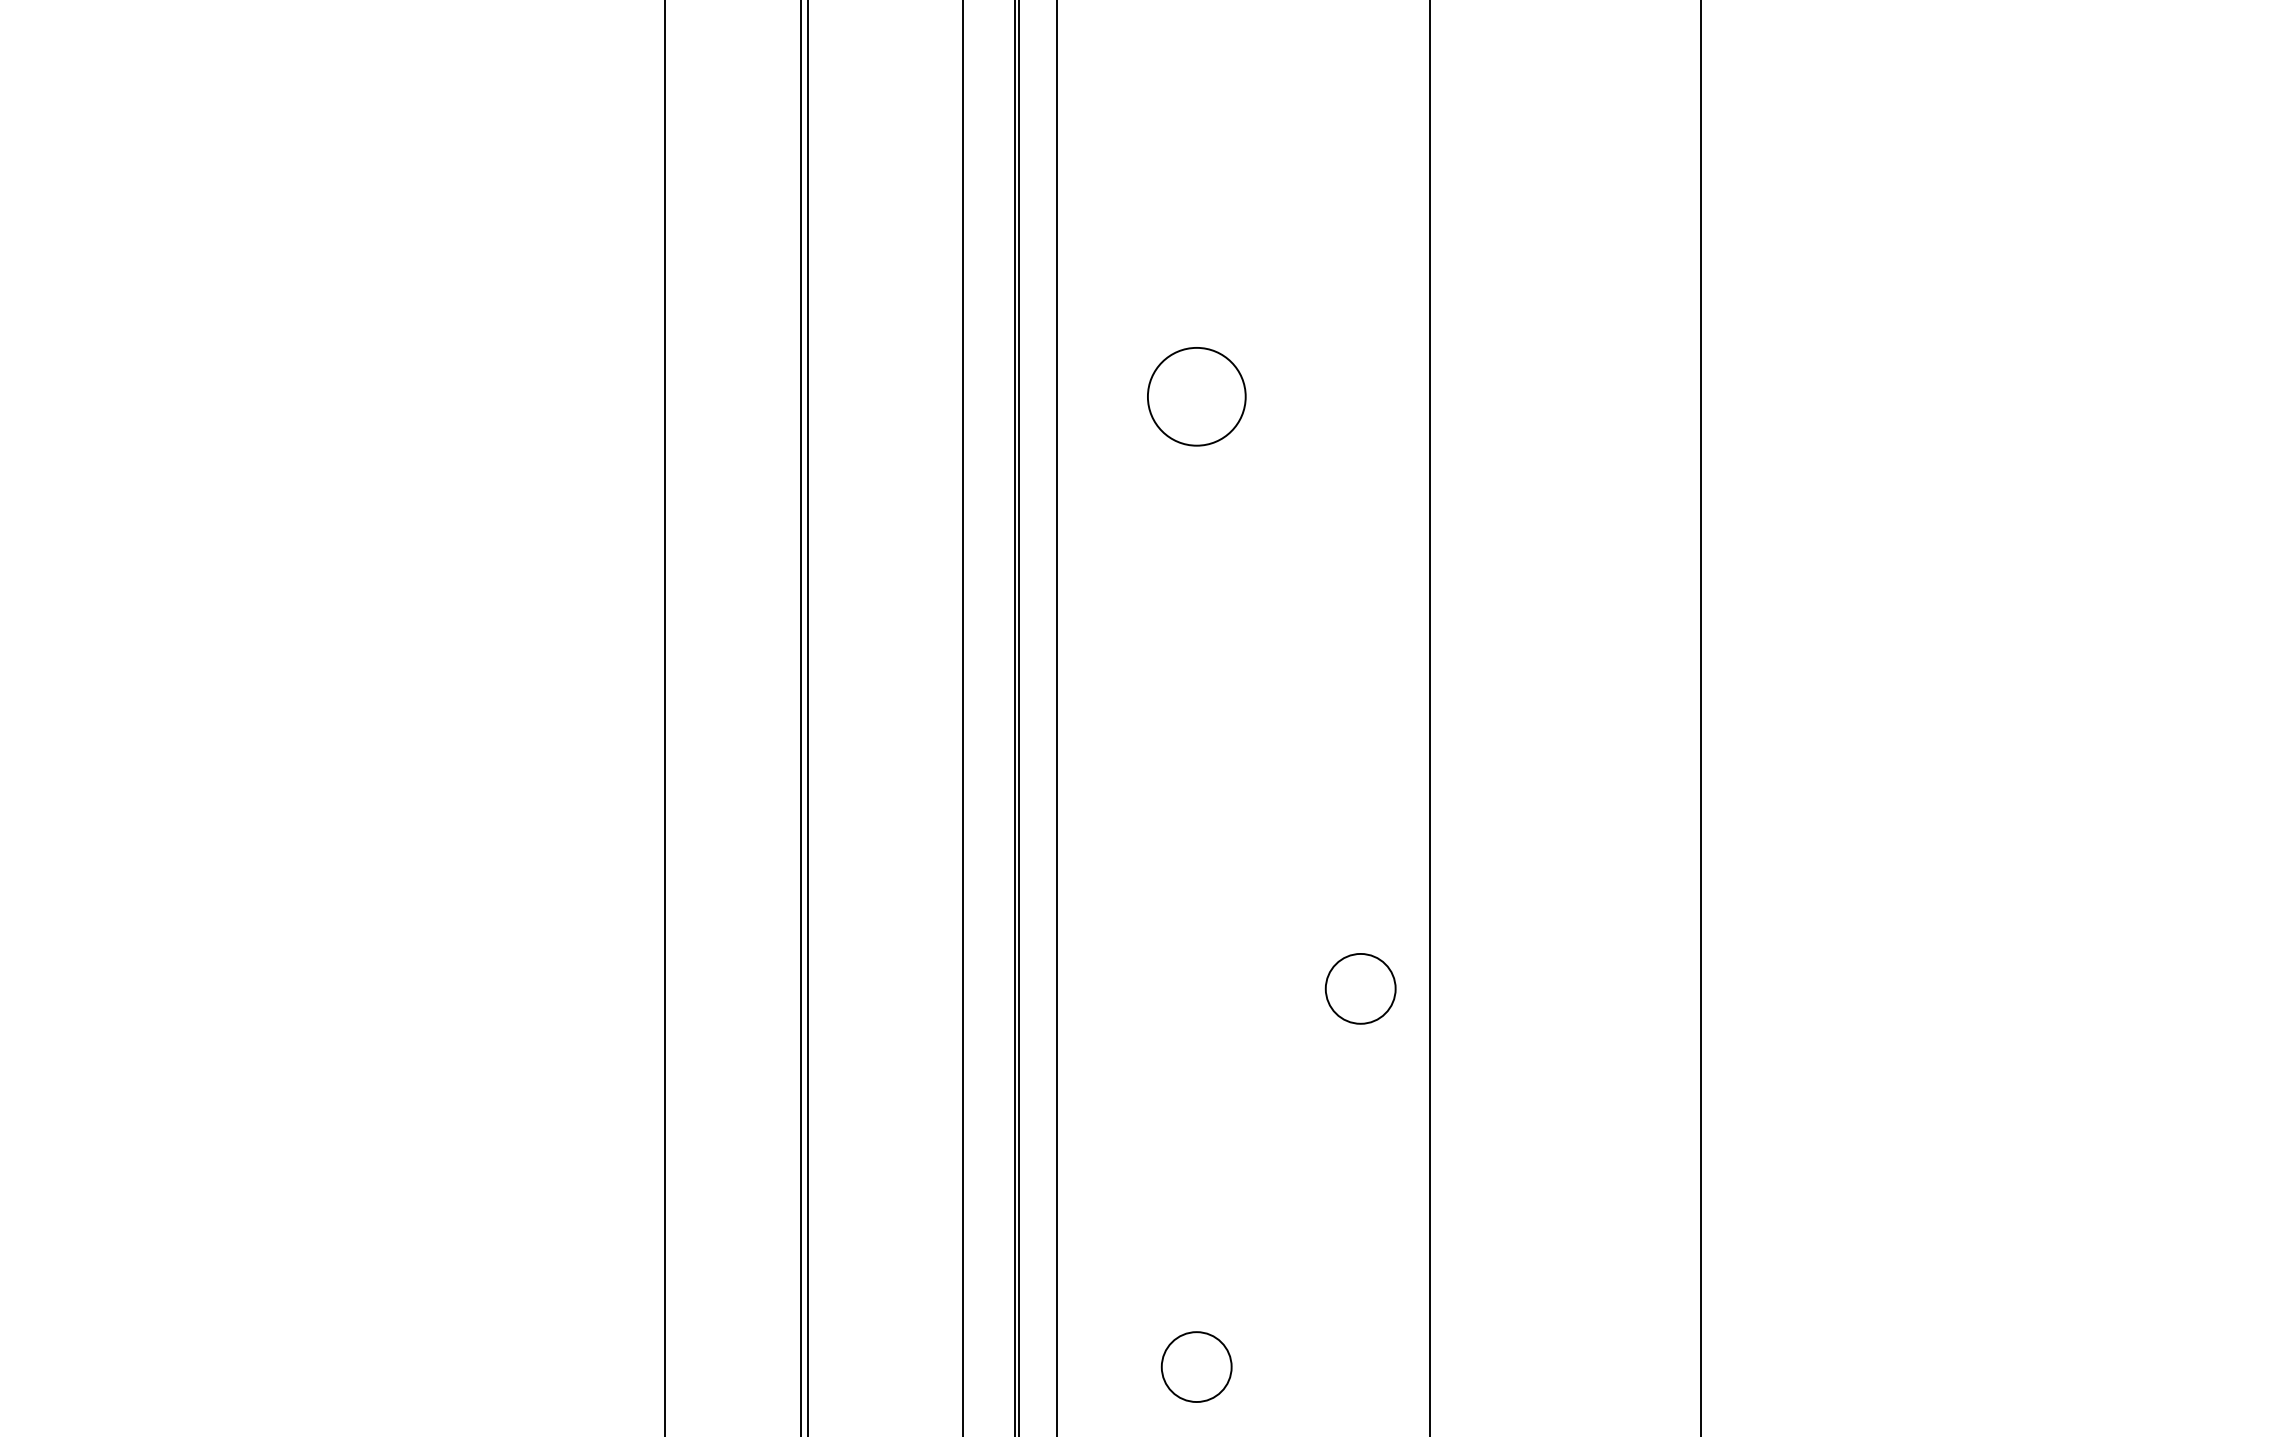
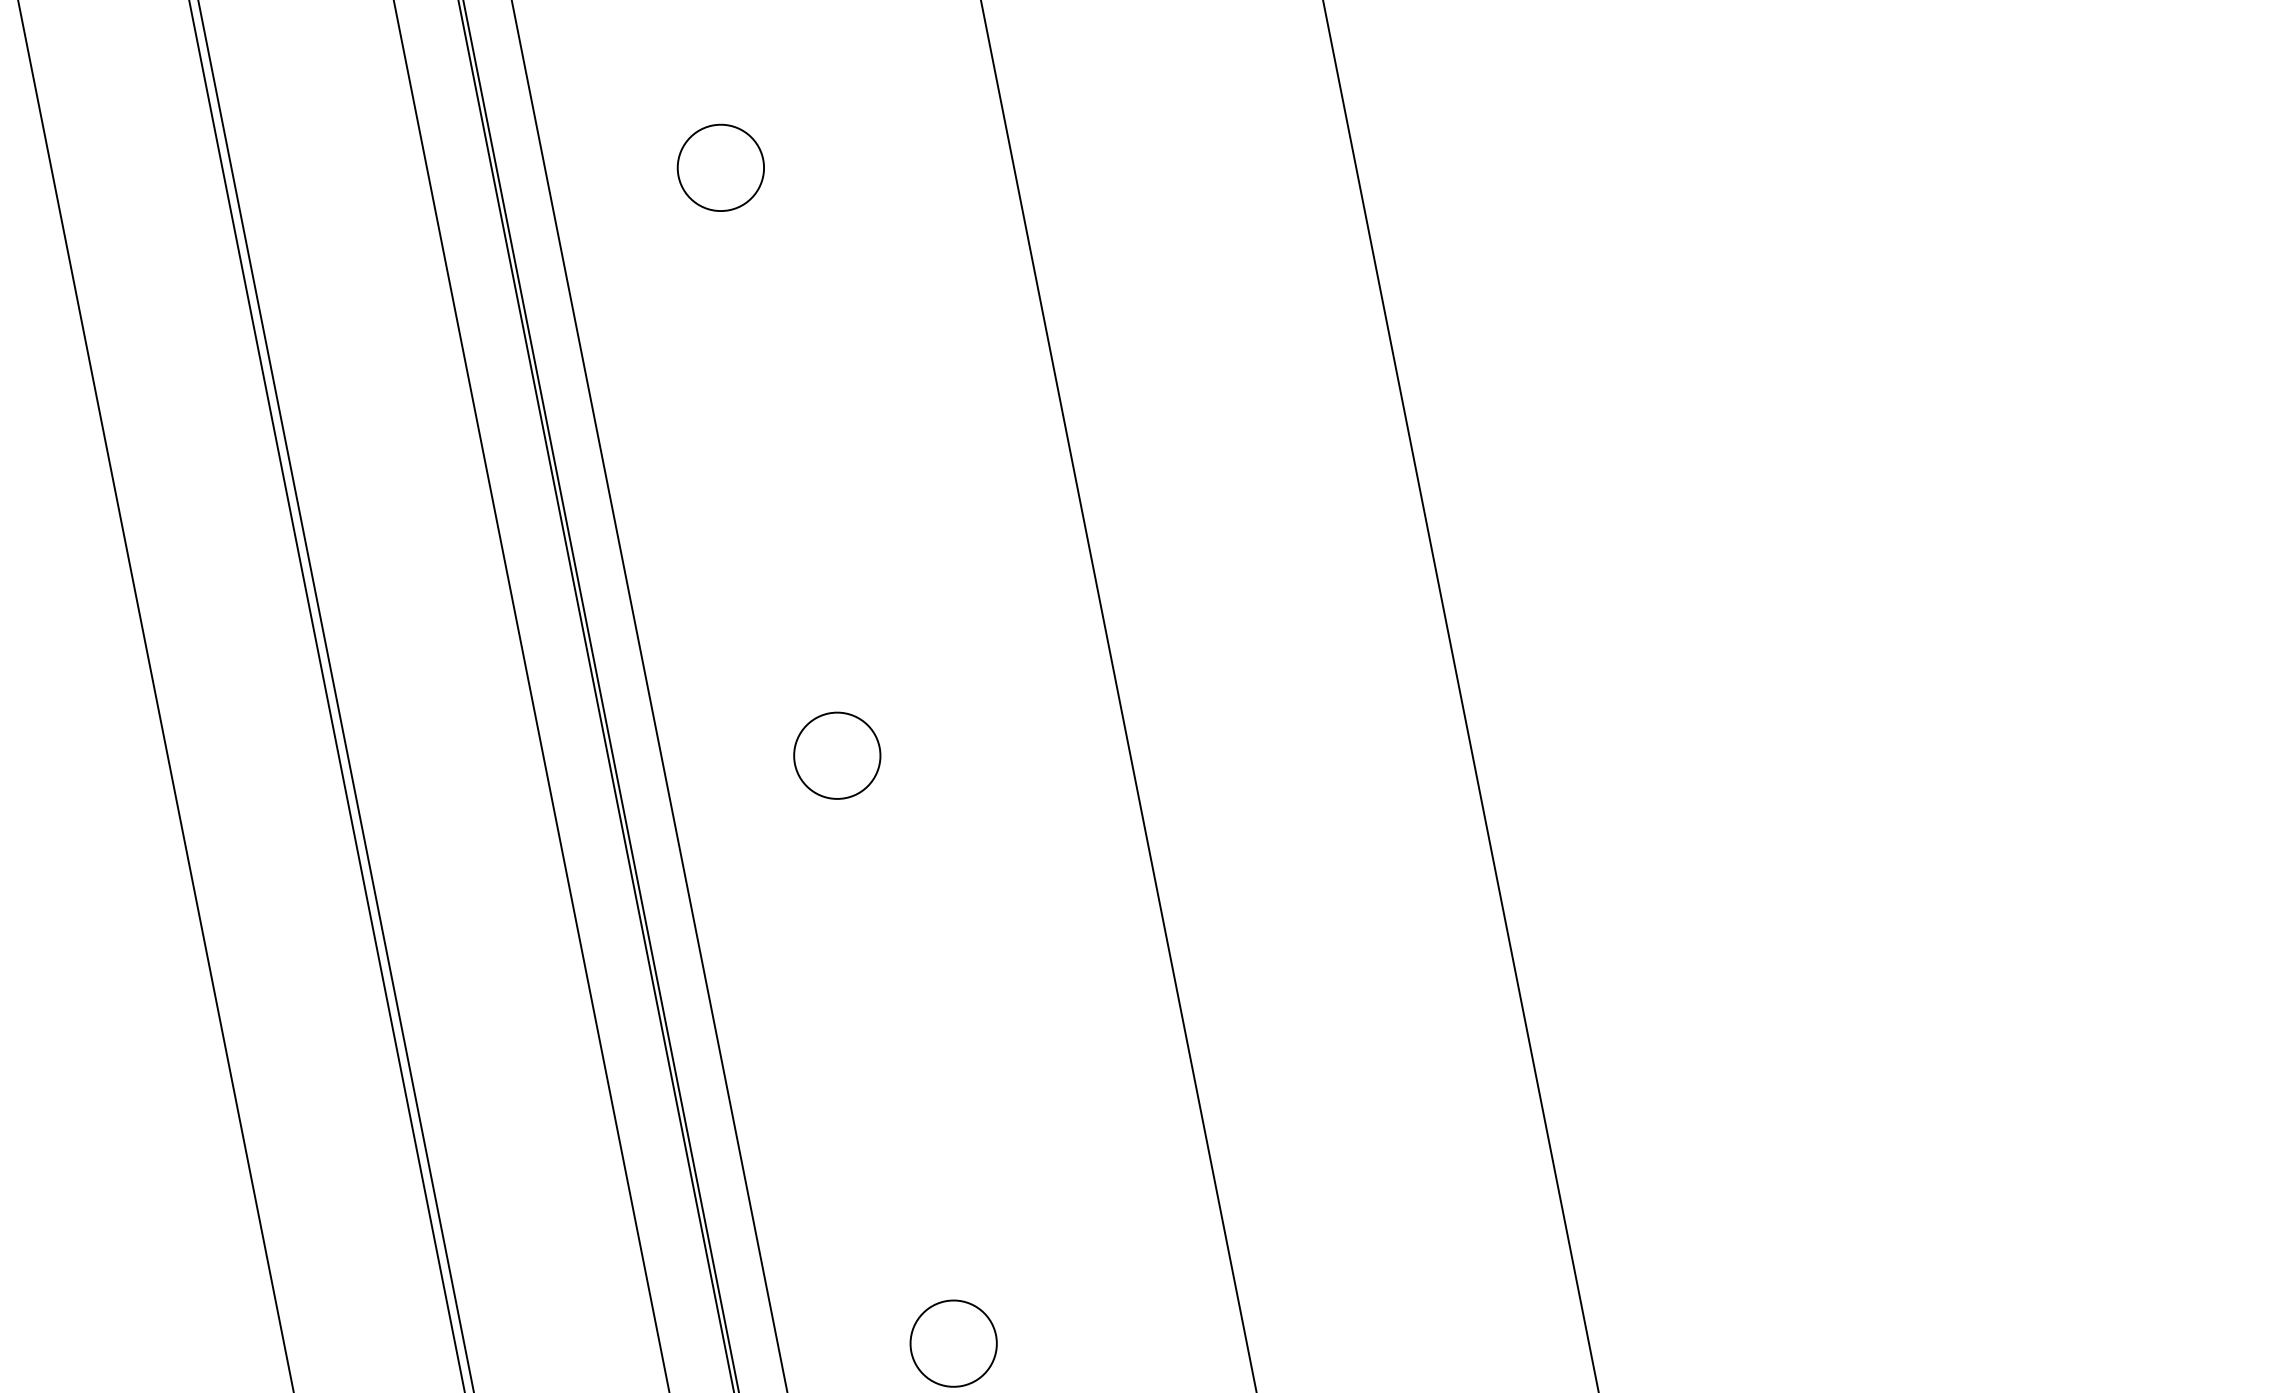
circle: (1196, 396) -> (720, 167), size x0.71
circle: (1360, 988) -> (836, 755), moved

